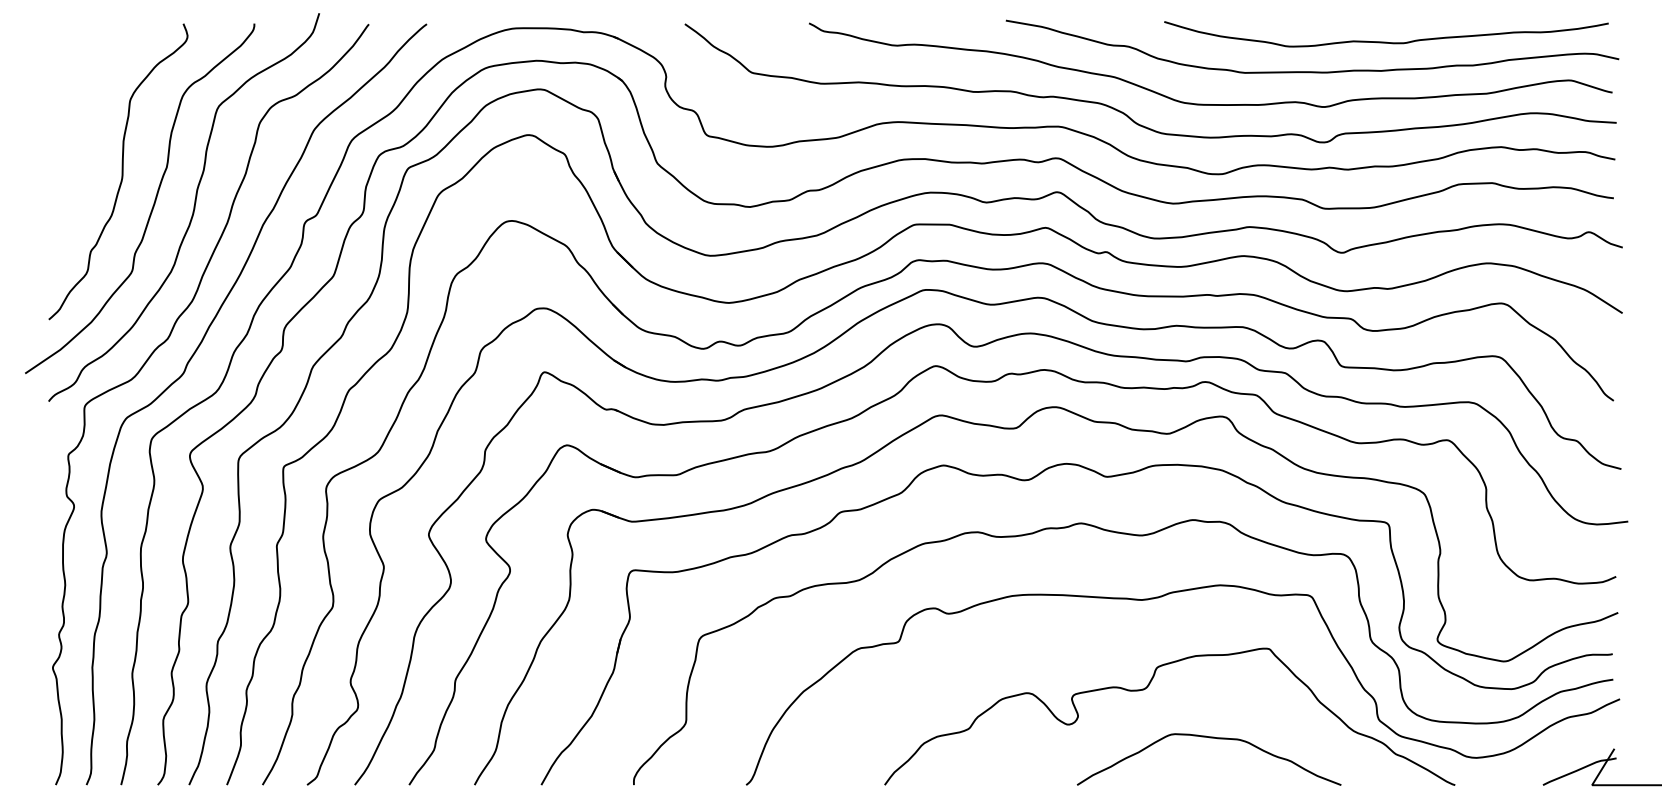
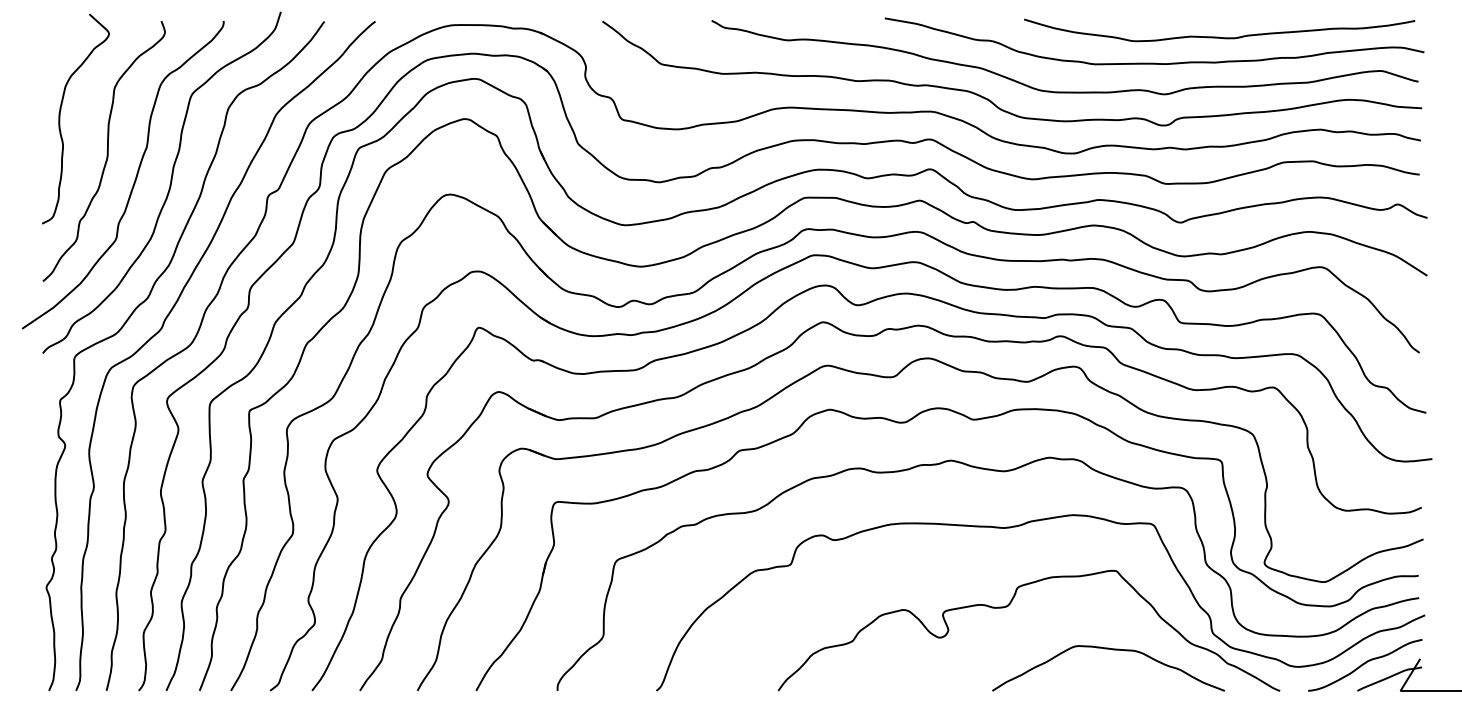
curve: (68, 134) -> (60, 118), added
curve: (1209, 738) -> (1108, 649), moved
curve: (1552, 754) -> (1365, 663), added

